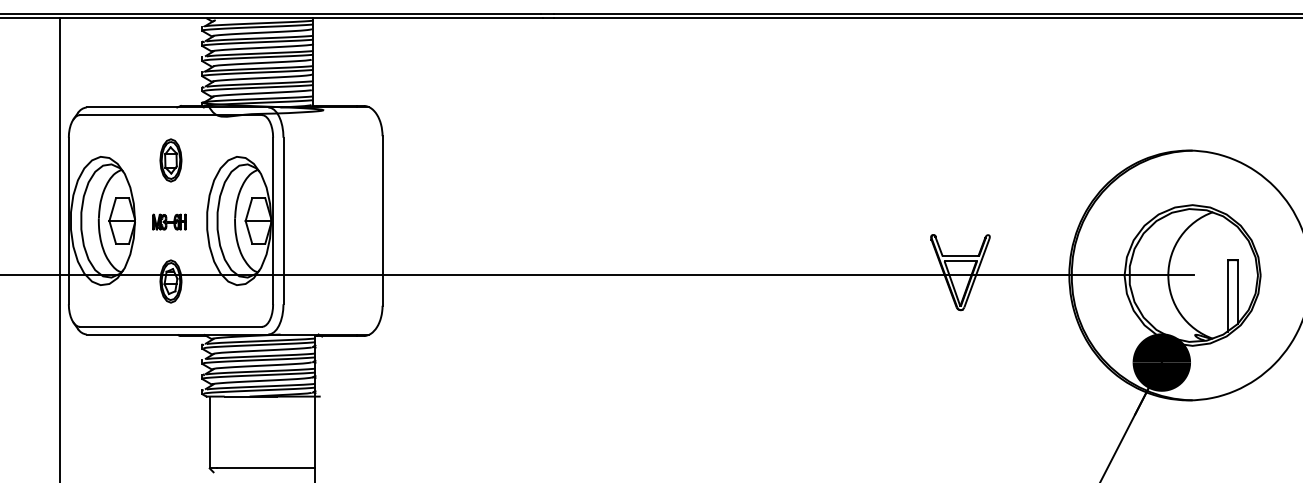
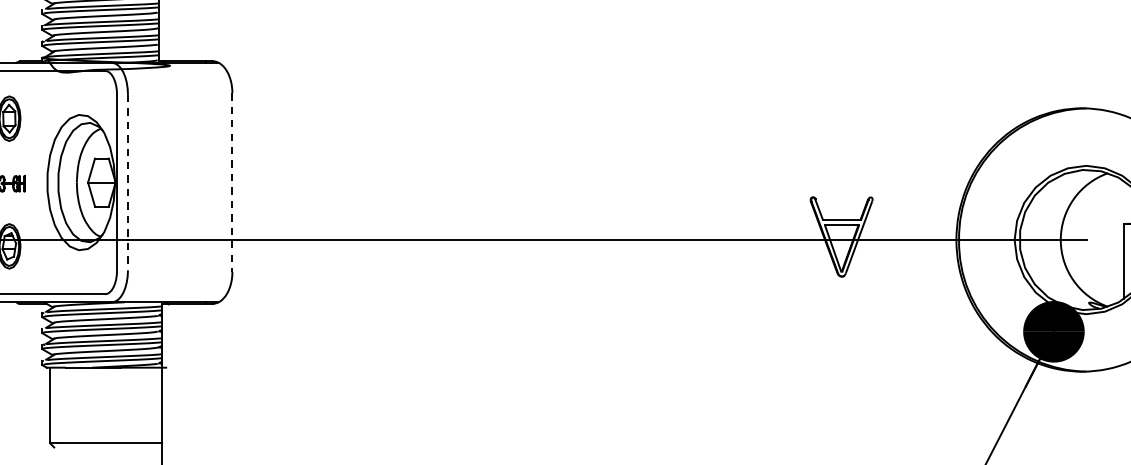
line: (283, 221) -> (127, 183), solid -> dashed
line: (382, 221) -> (232, 183), solid -> dashed

